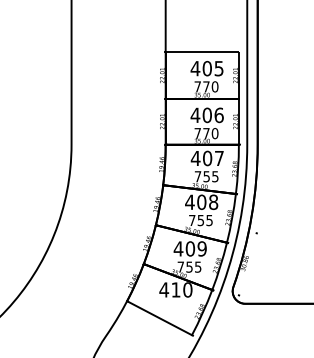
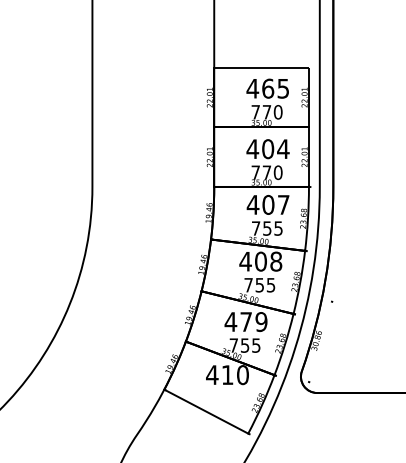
text: (206, 67) -> (267, 87), 405 -> 465
text: (218, 115) -> (282, 149), 406 -> 404
text: (190, 248) -> (246, 321), 409 -> 479

